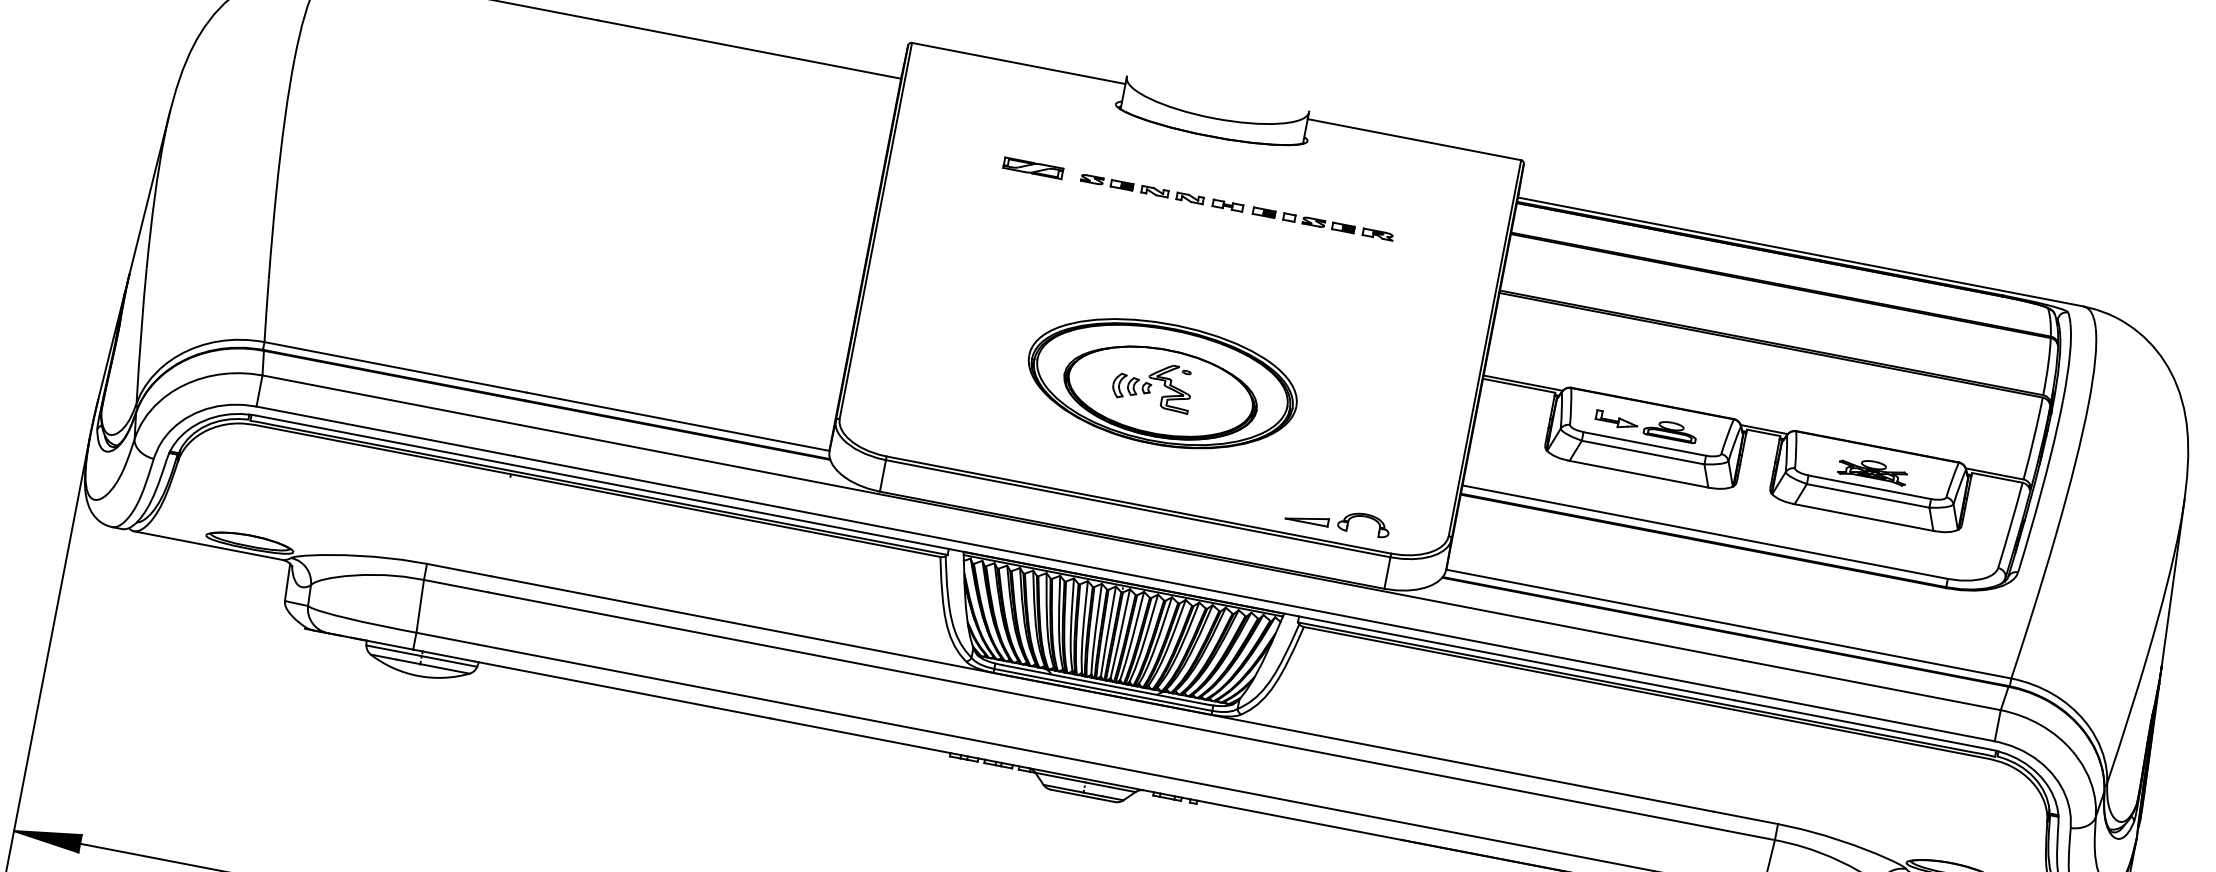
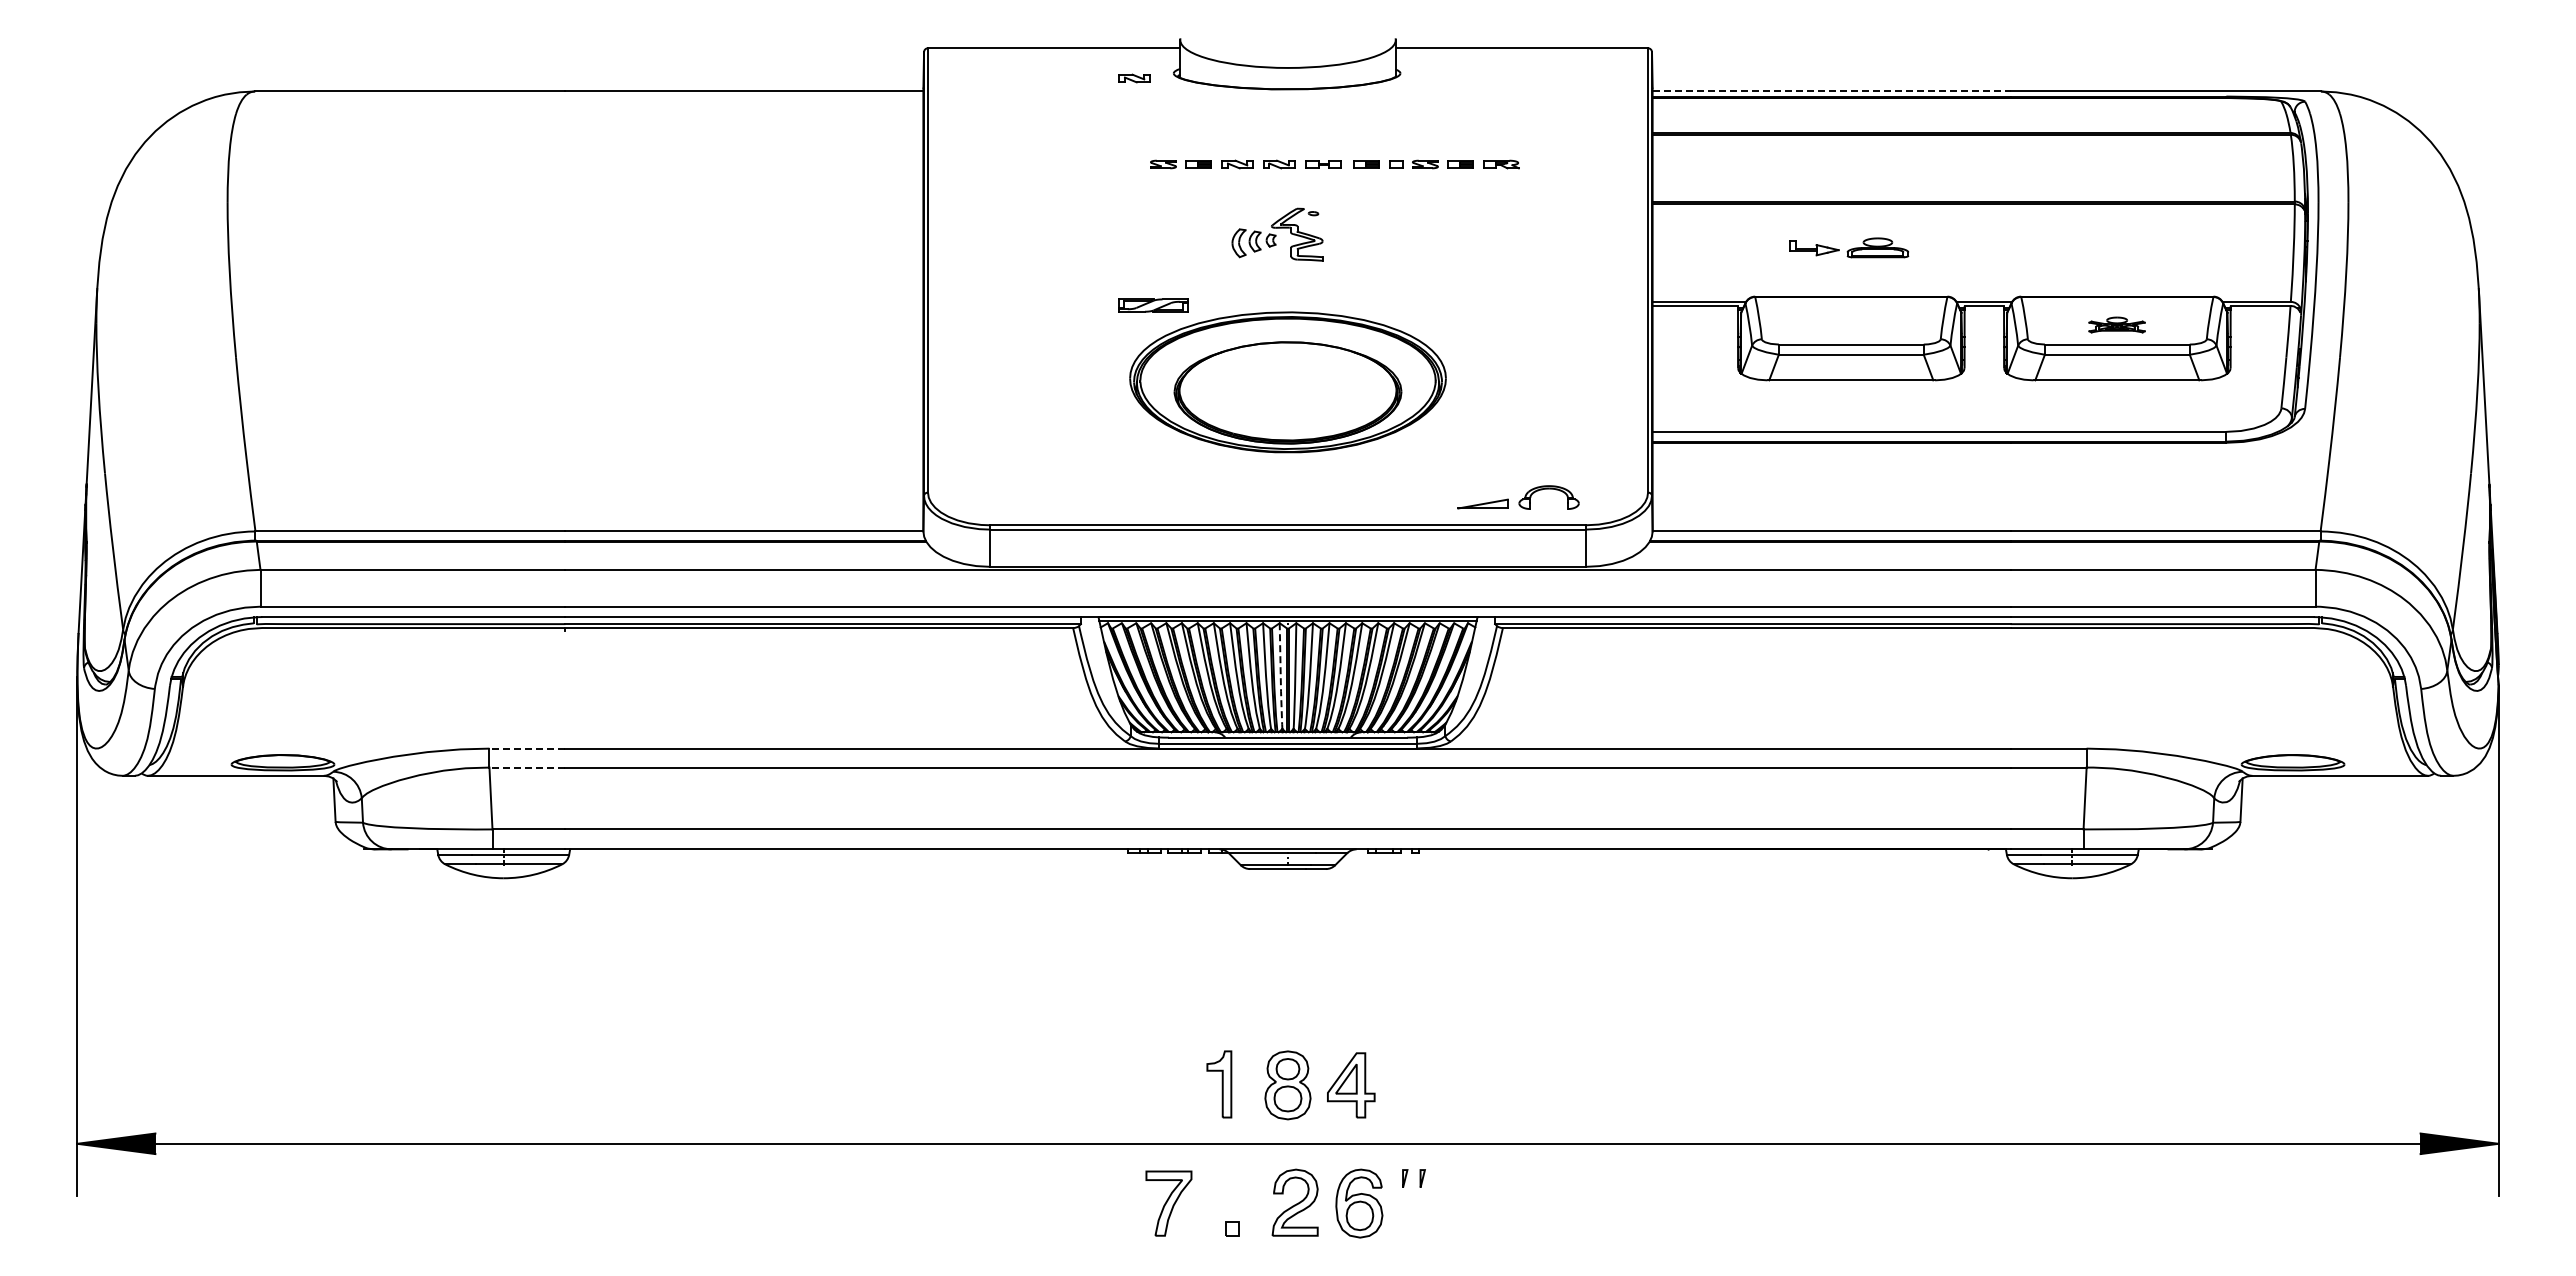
part: (1081, 102) -> (1134, 78), added
part: (1033, 168) -> (1153, 305), moved
line: (1669, 226) -> (1831, 91), solid -> dashed
part: (1152, 384) -> (1277, 234), moved
part: (1646, 425) -> (1849, 247), moved
part: (1872, 470) -> (2116, 324), size x0.7
line: (458, 569) -> (526, 748), solid -> dashed
line: (455, 585) -> (526, 767), solid -> dashed
line: (1107, 632) -> (1280, 677), solid -> dashed

